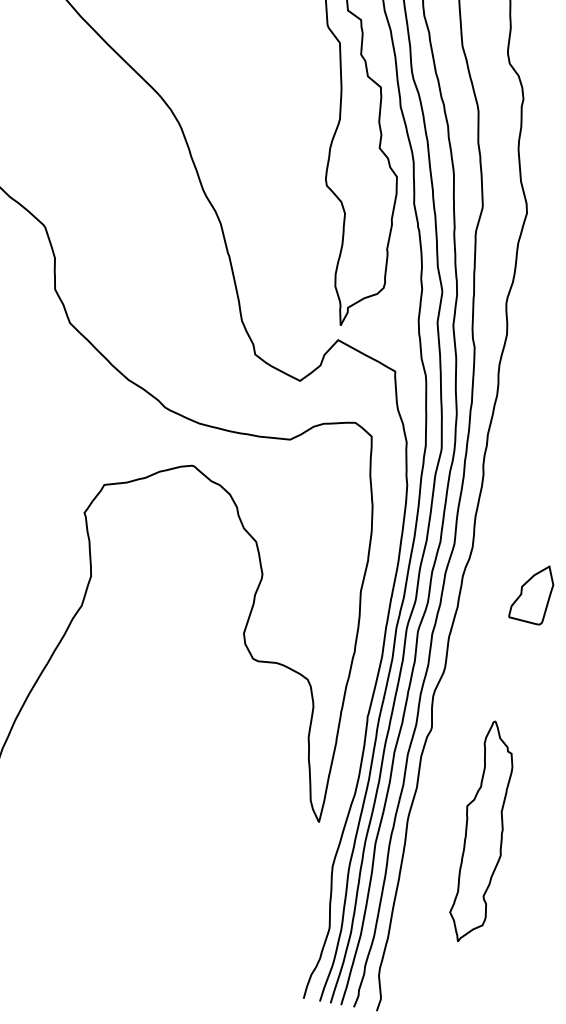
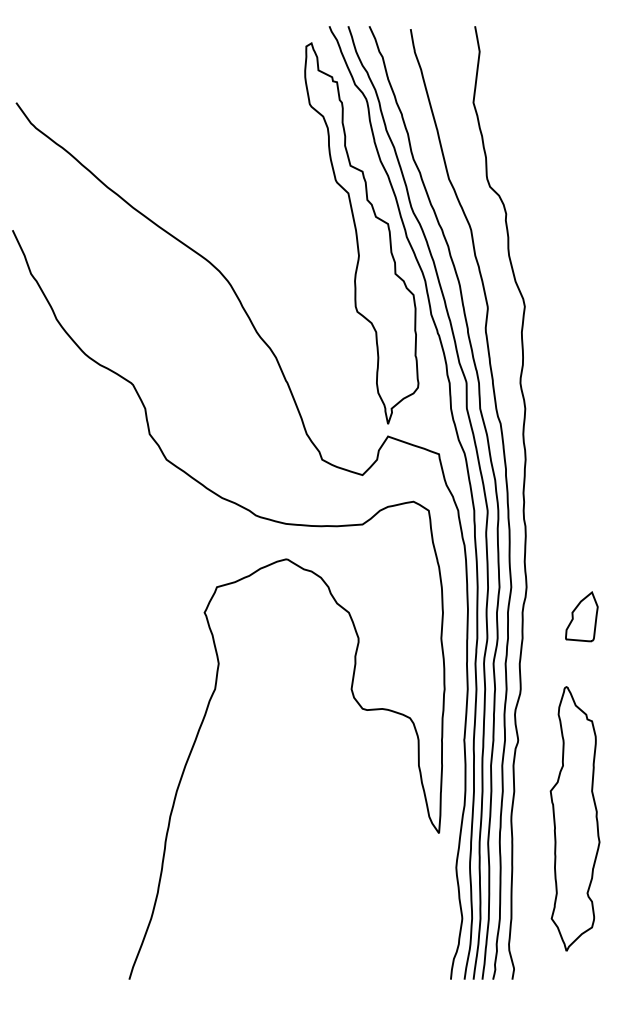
part: (483, 831) -> (574, 818), size x1.43

